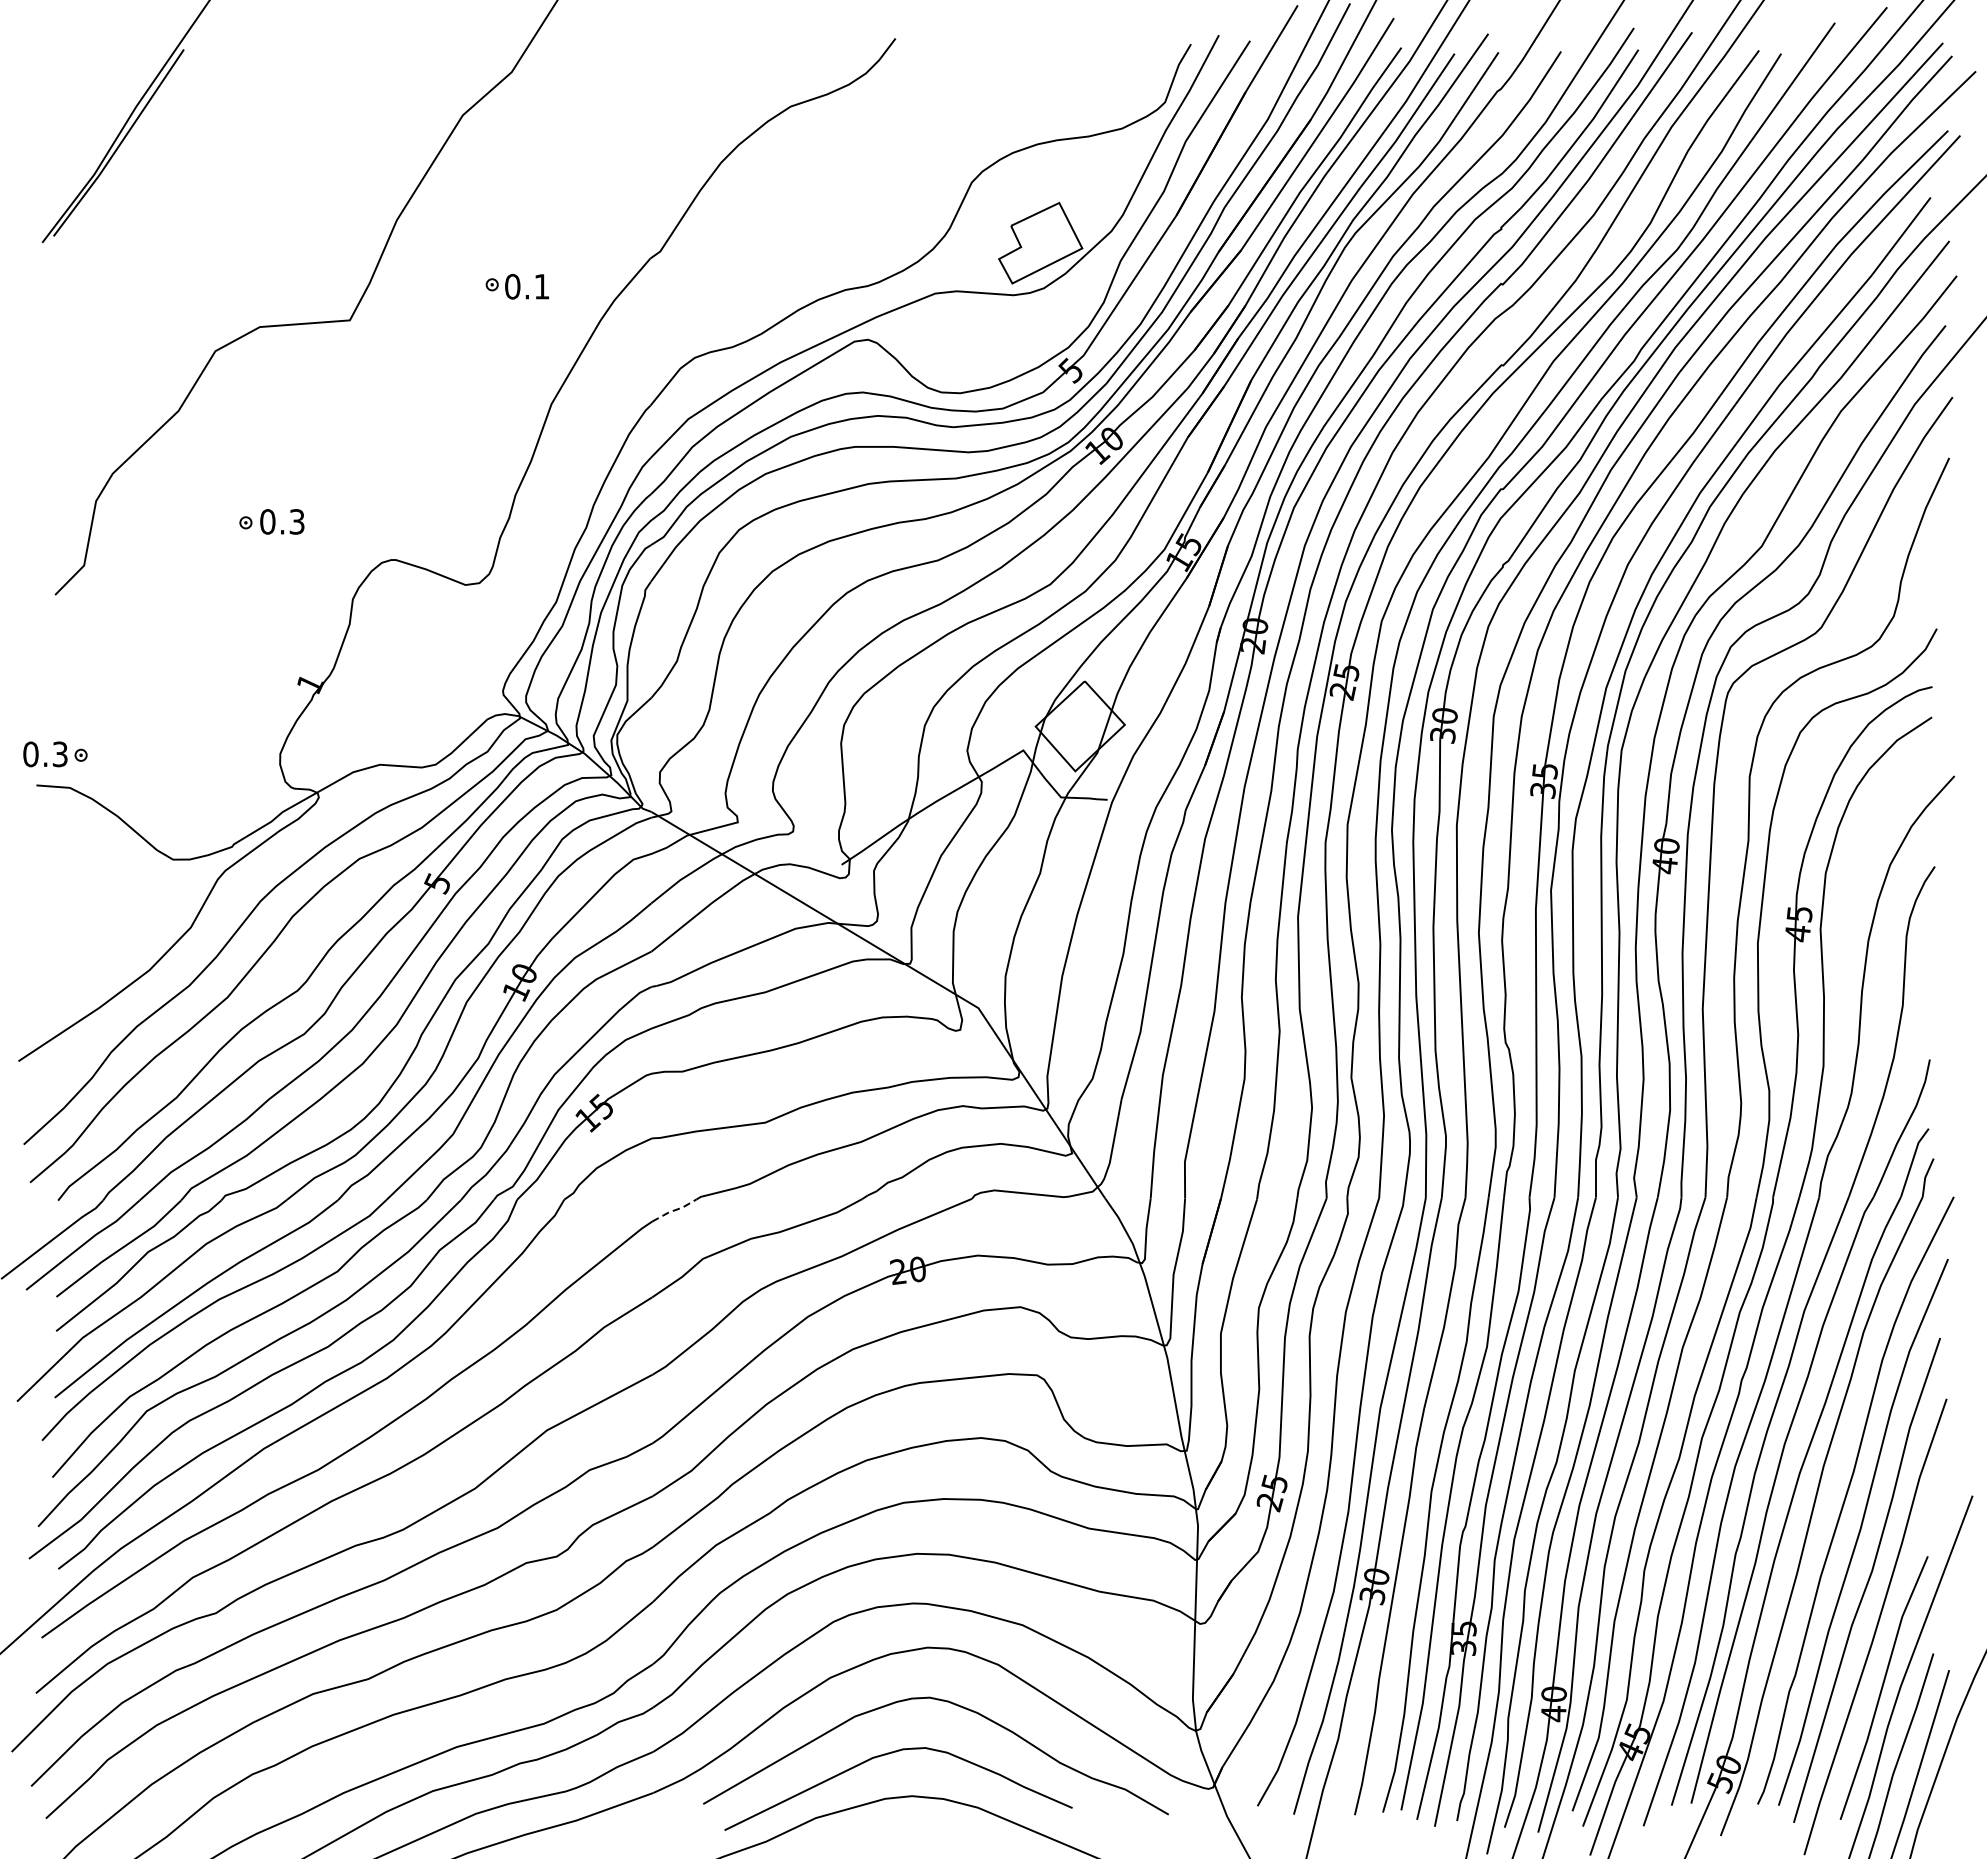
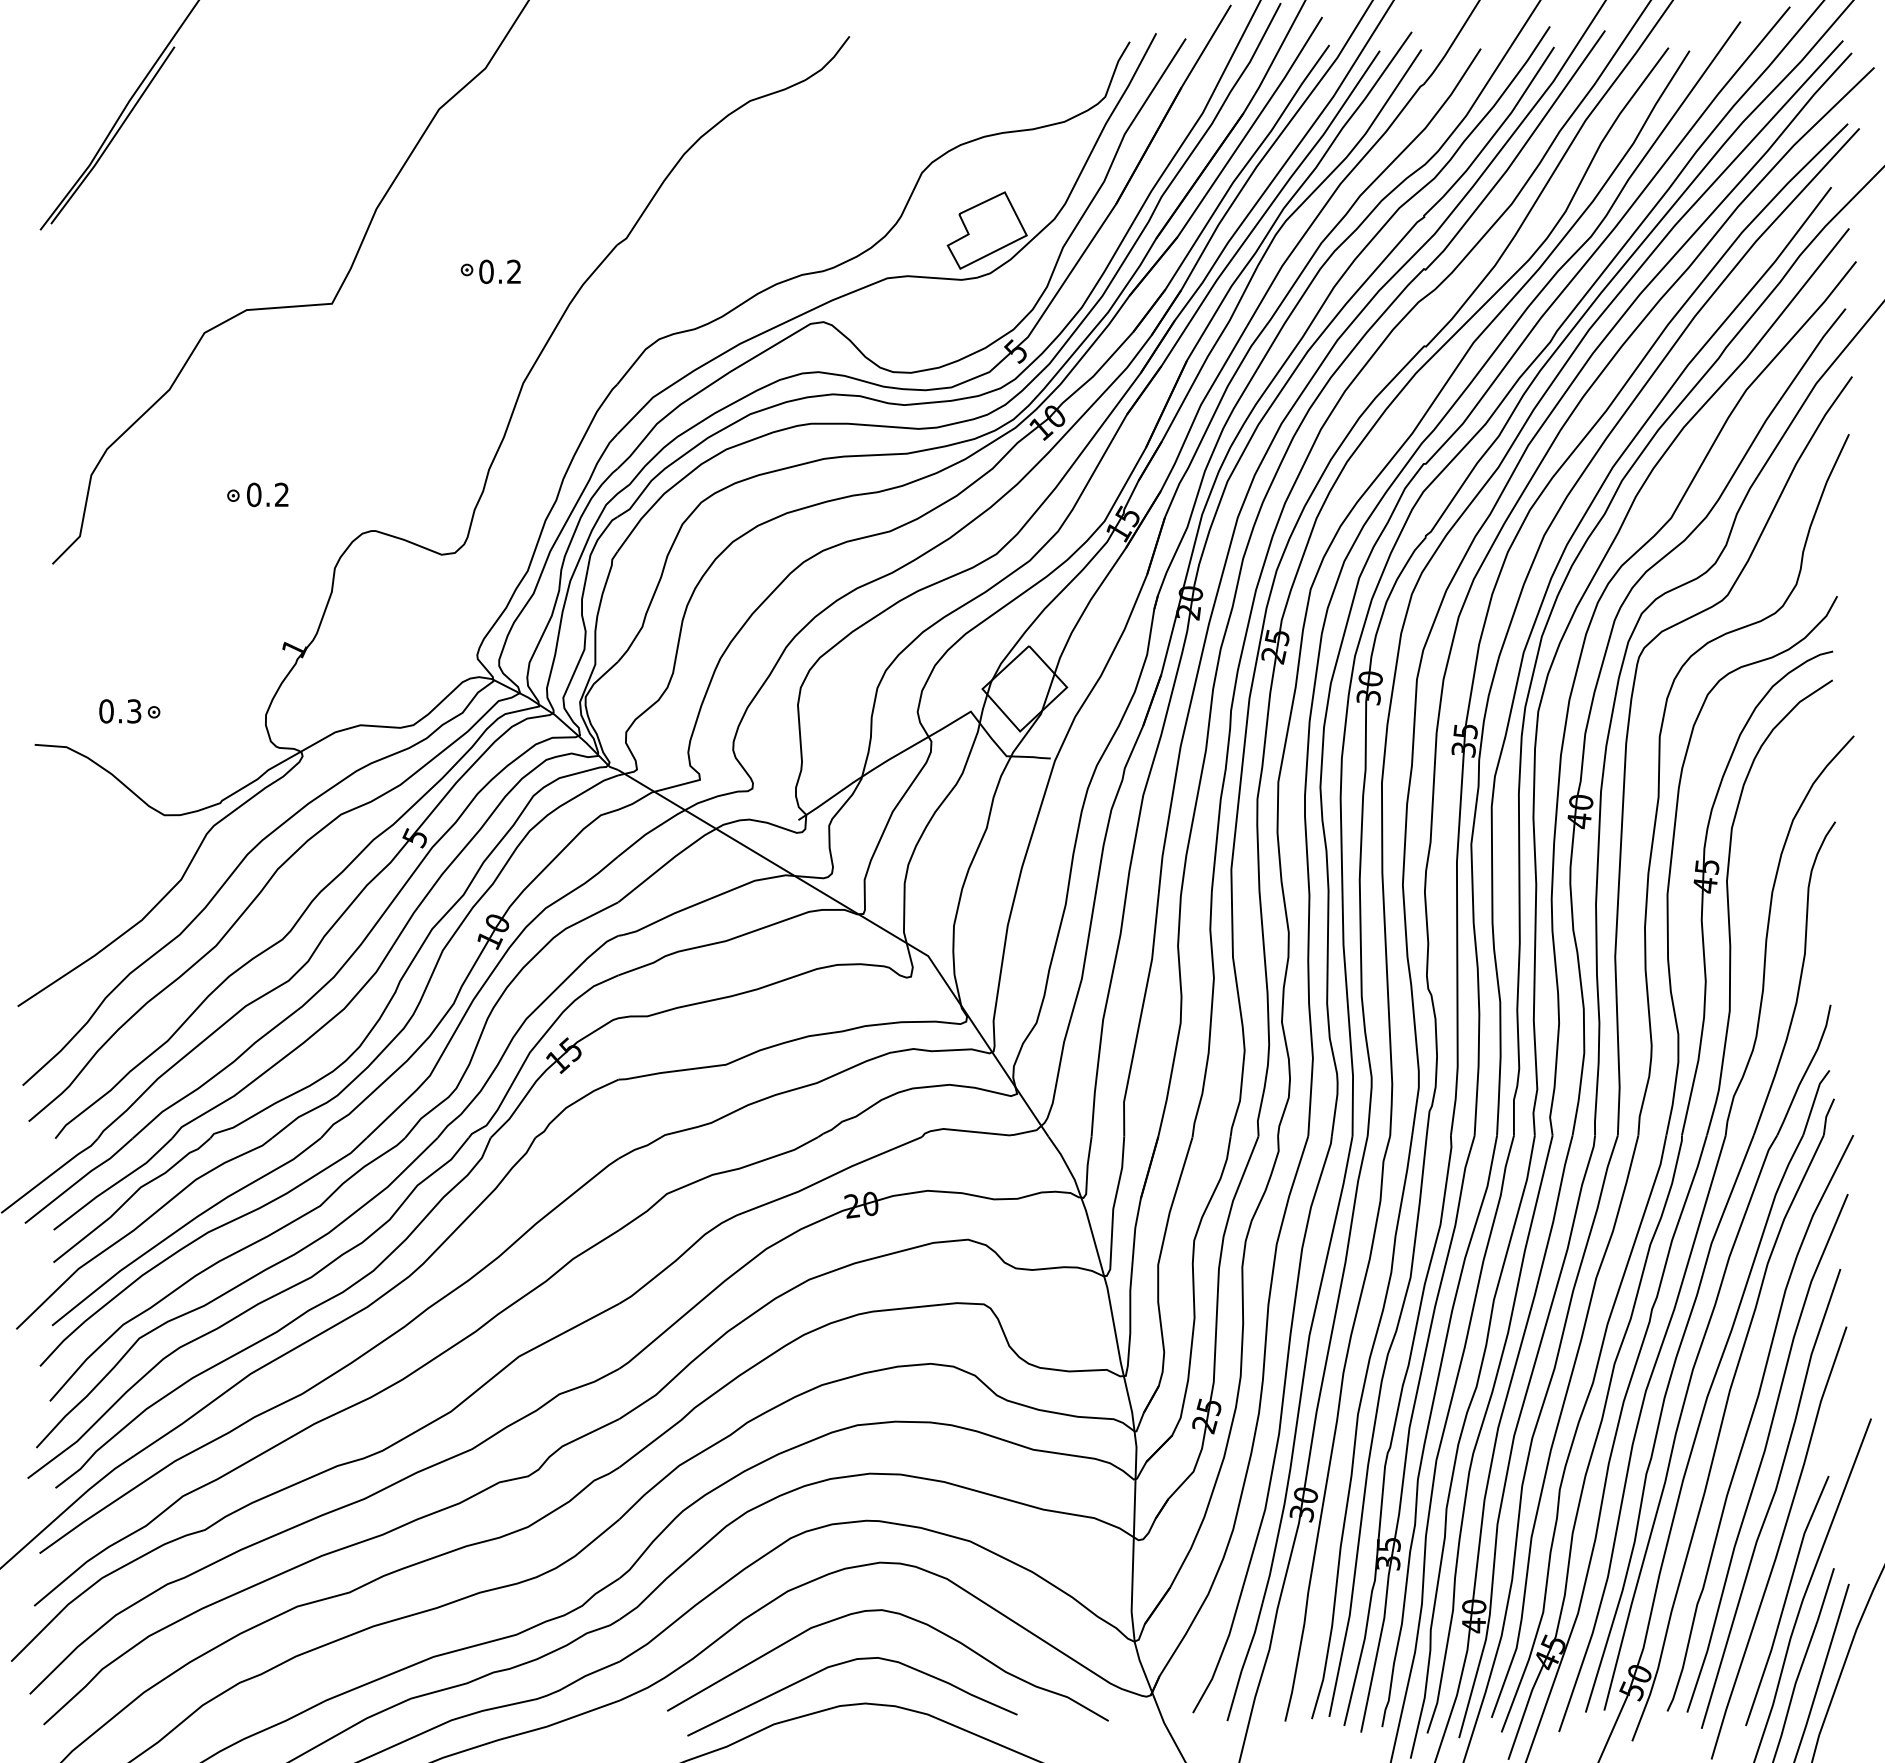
text: (541, 286) -> (513, 271), 0.1 -> 0.2
text: (296, 522) -> (281, 495), 0.3 -> 0.2
part: (55, 754) -> (129, 711), moved
line: (675, 1209) -> (640, 1147), dashed -> solid

